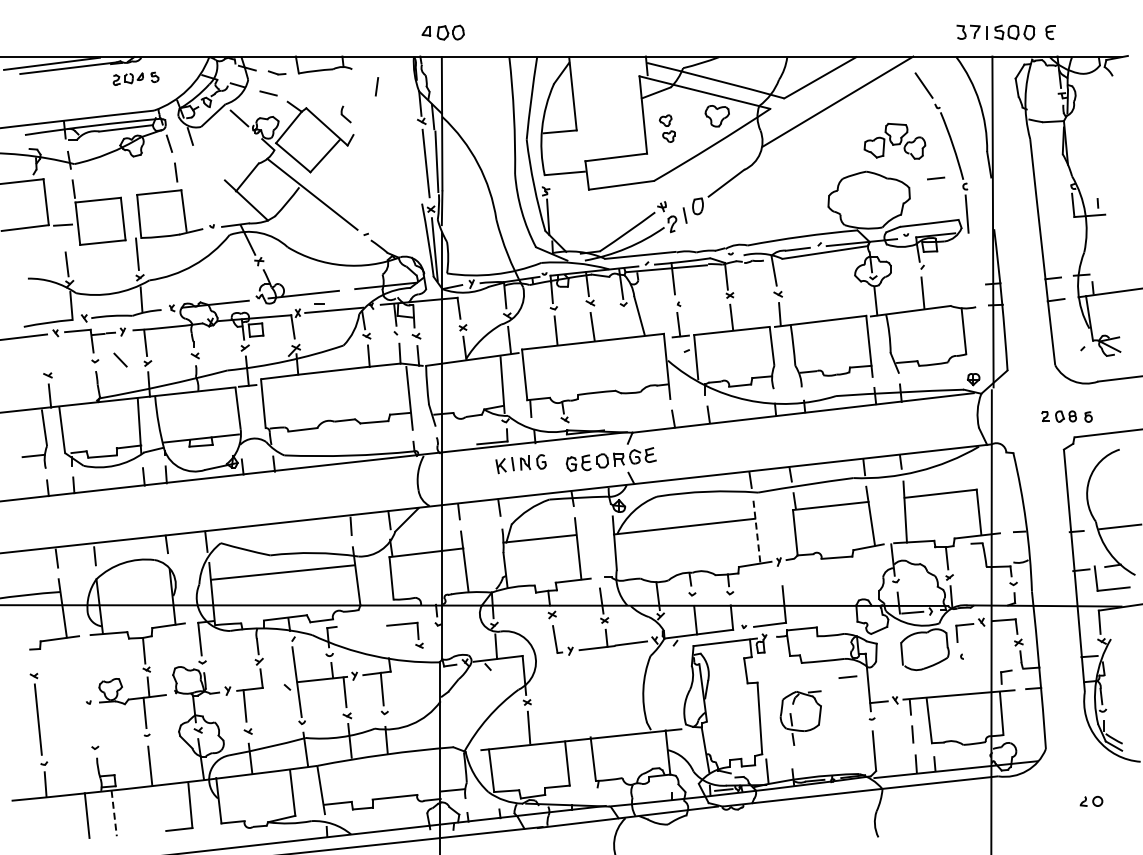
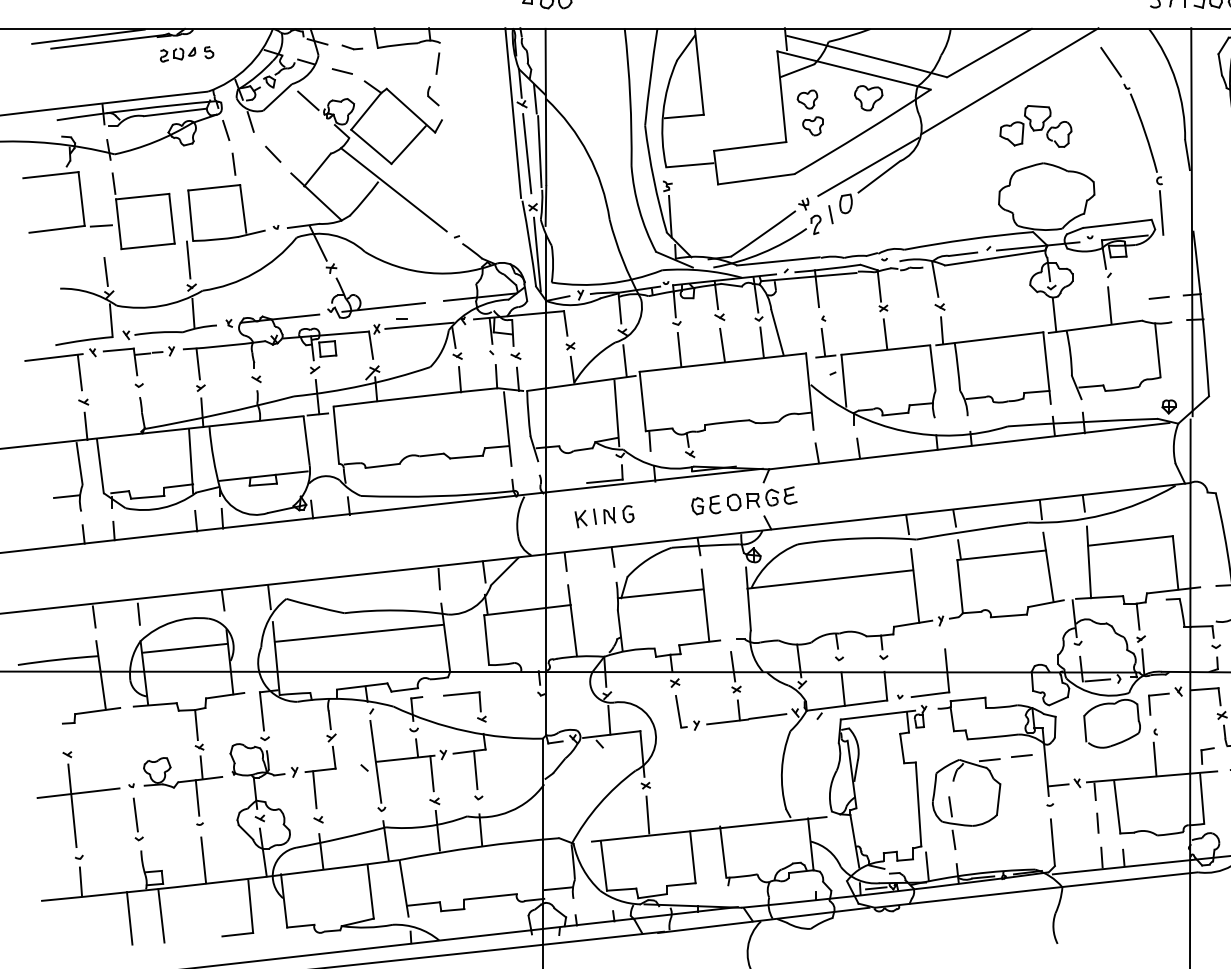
line: (376, 86) -> (437, 63), moved
line: (413, 128) -> (512, 112), added
part: (666, 128) -> (809, 112), size x1.43
part: (894, 140) -> (1035, 125), moved
line: (716, 174) -> (867, 166), added
line: (936, 178) -> (1159, 297), moved
line: (625, 323) -> (760, 341), added
line: (44, 350) -> (79, 372), added
line: (120, 359) -> (273, 153), moved
part: (520, 464) -> (603, 517), moved
line: (756, 532) -> (914, 586), dashed -> solid
line: (134, 585) -> (185, 648), added
part: (403, 625) -> (463, 695), moved
line: (961, 679) -> (1155, 758), added
line: (43, 708) -> (78, 792), added
part: (800, 717) -> (966, 803), size x1.43
line: (92, 727) -> (135, 815), added
line: (114, 813) -> (161, 915), dashed -> solid

